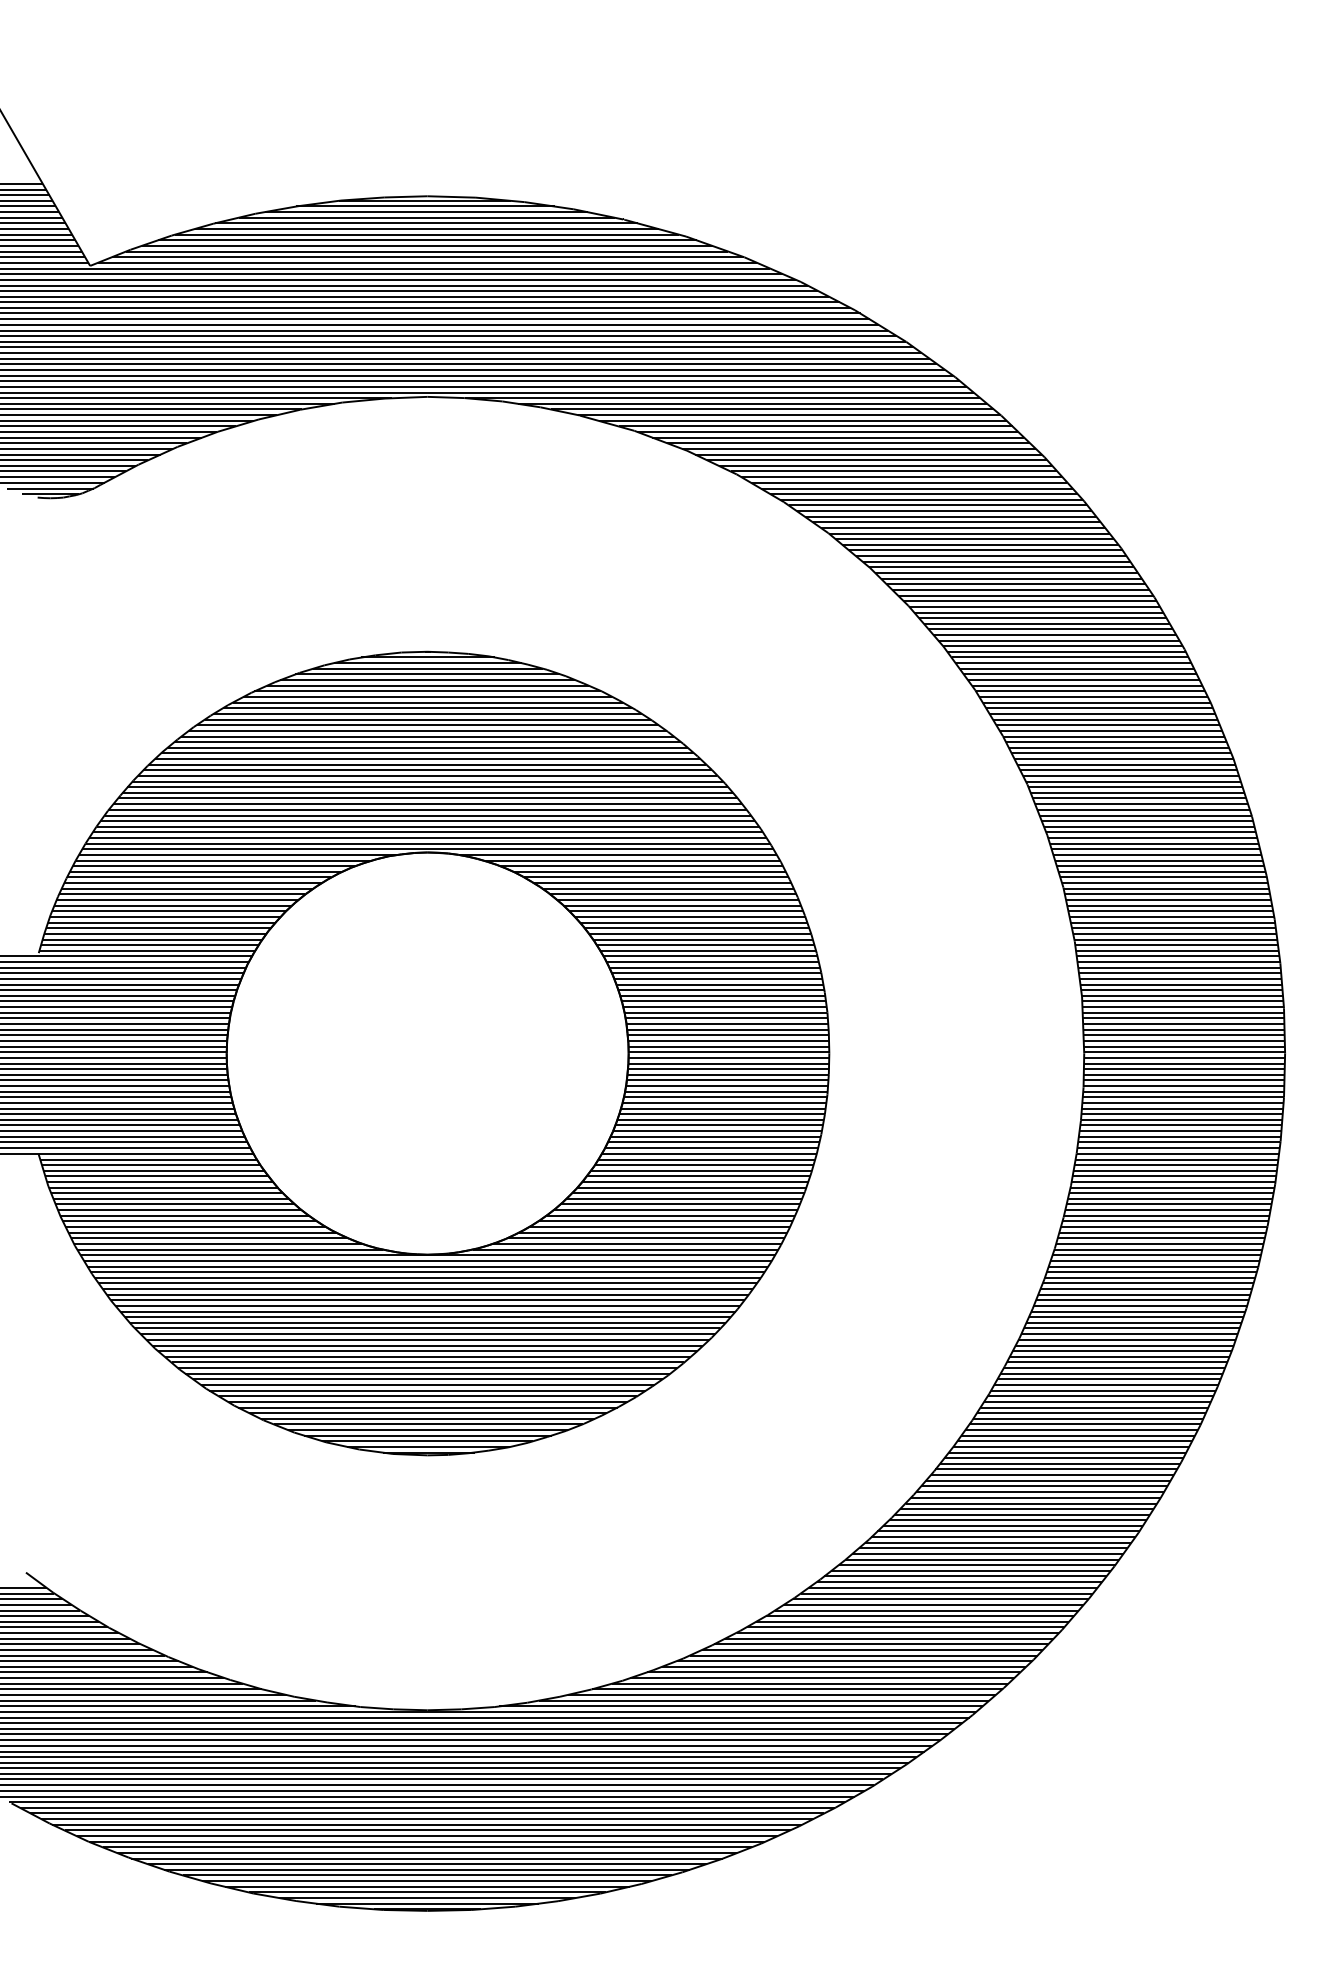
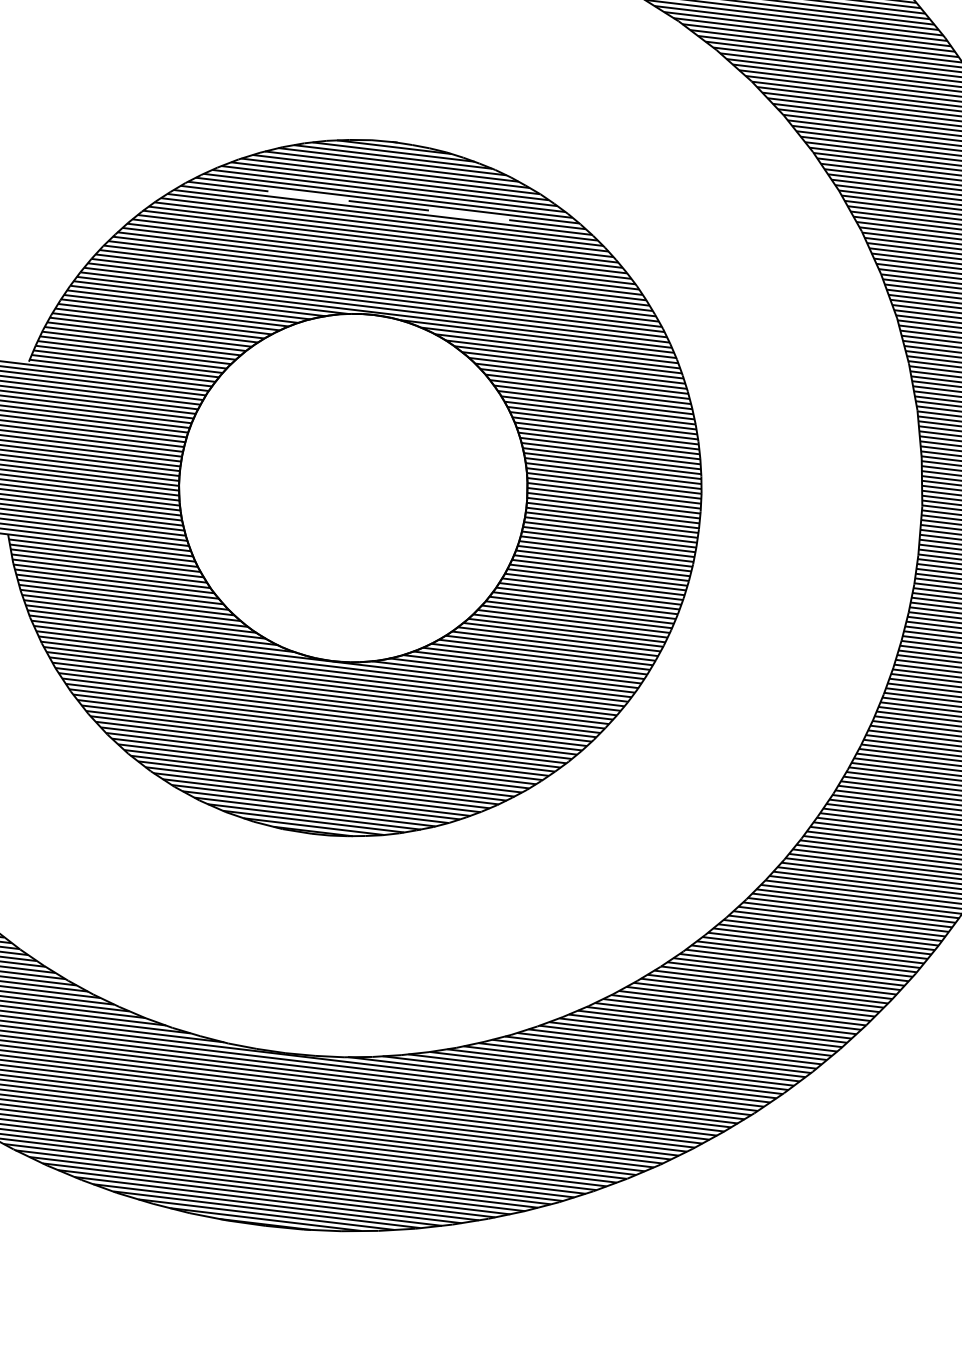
line: (428, 725) -> (387, 205), solid -> dashed

